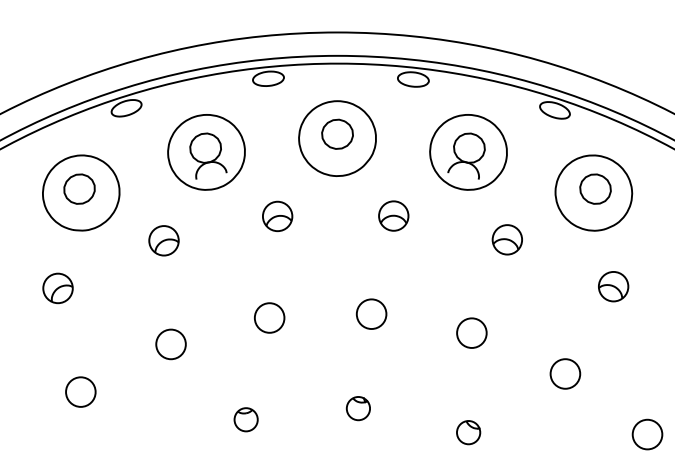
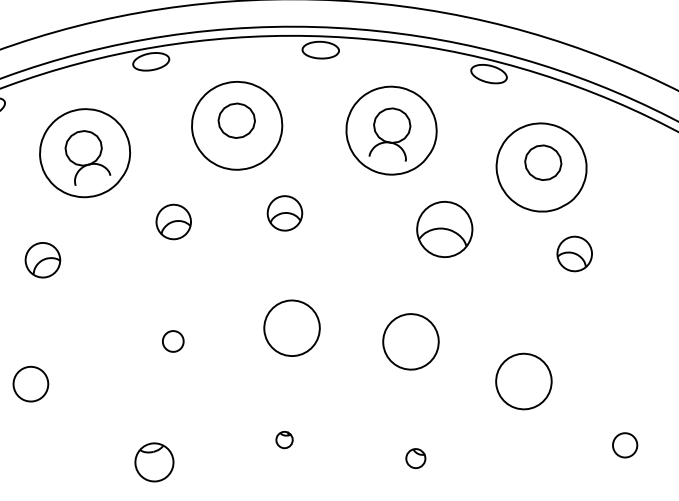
part: (393, 215) -> (284, 212), moved
part: (506, 239) -> (443, 229), size x1.6
part: (613, 286) -> (574, 253), moved
circle: (371, 314) -> (291, 328), size x1.6
circle: (269, 317) -> (172, 340), size x0.6
circle: (471, 332) -> (410, 341), size x1.6
circle: (170, 344) -> (30, 384), moved
circle: (565, 373) -> (523, 380), size x1.6
part: (357, 408) -> (283, 439), size x0.6
part: (245, 419) -> (153, 462), size x1.4
part: (468, 432) -> (415, 458), size x0.7
circle: (647, 434) -> (625, 445), size x0.7

